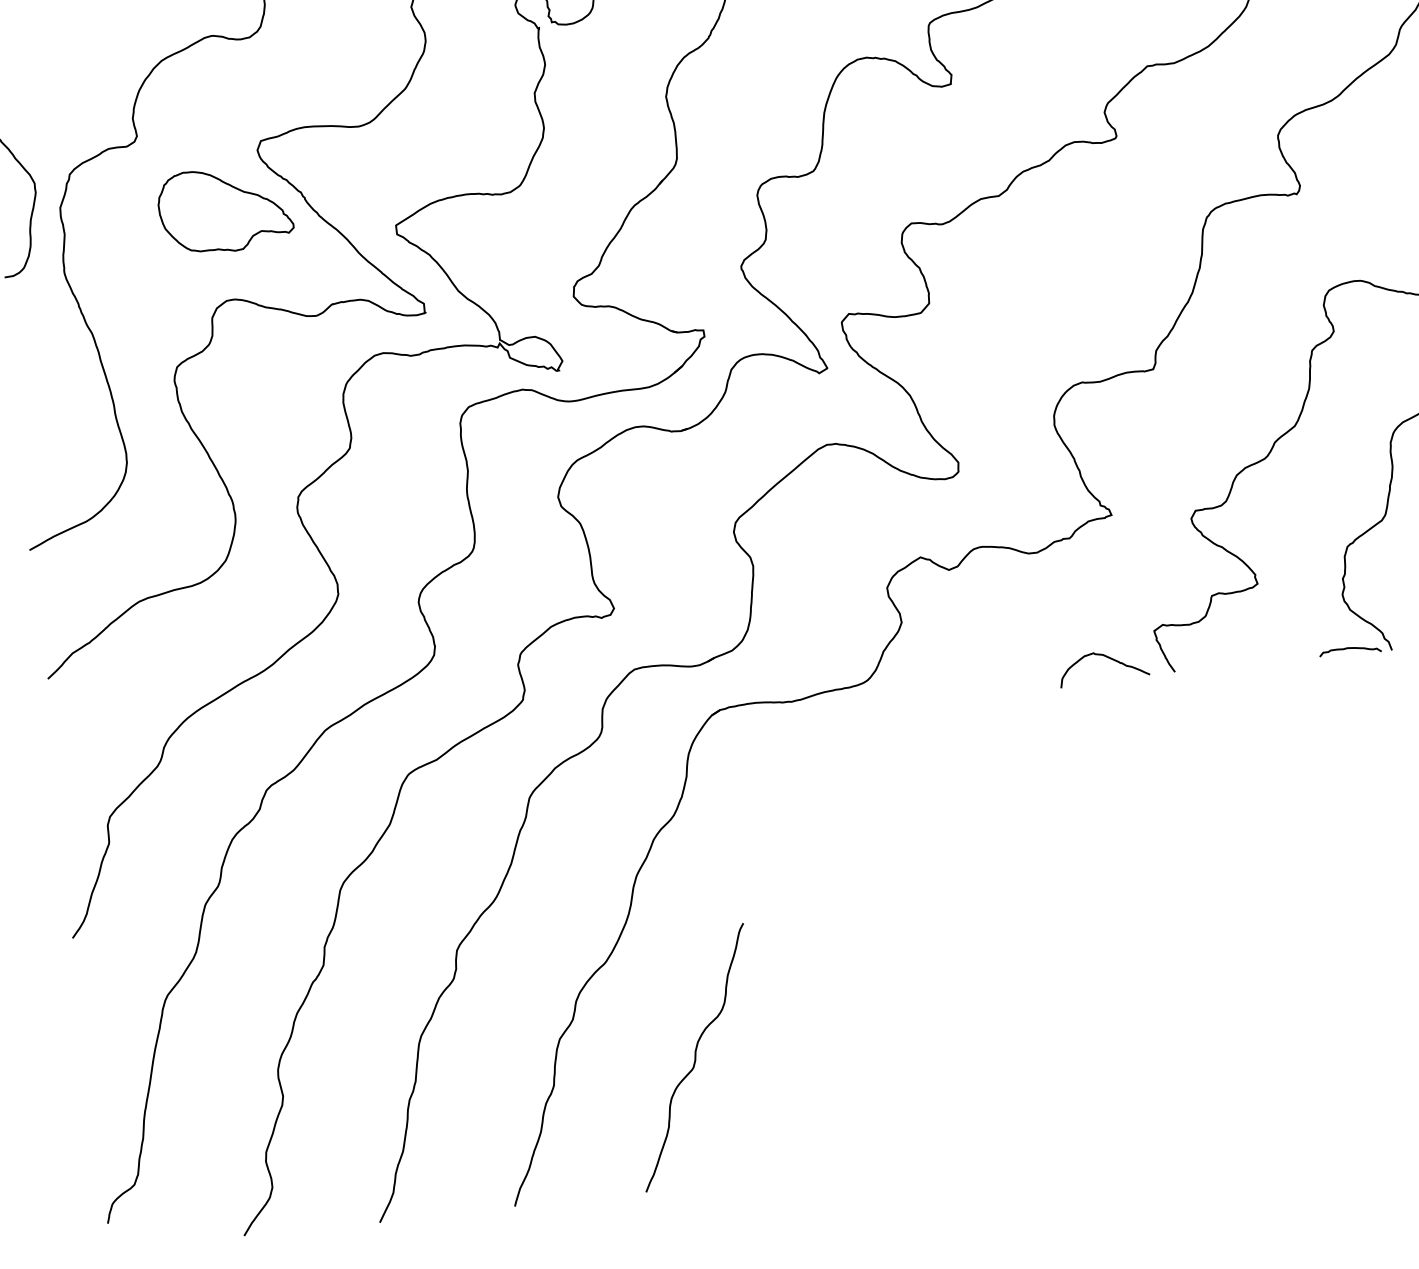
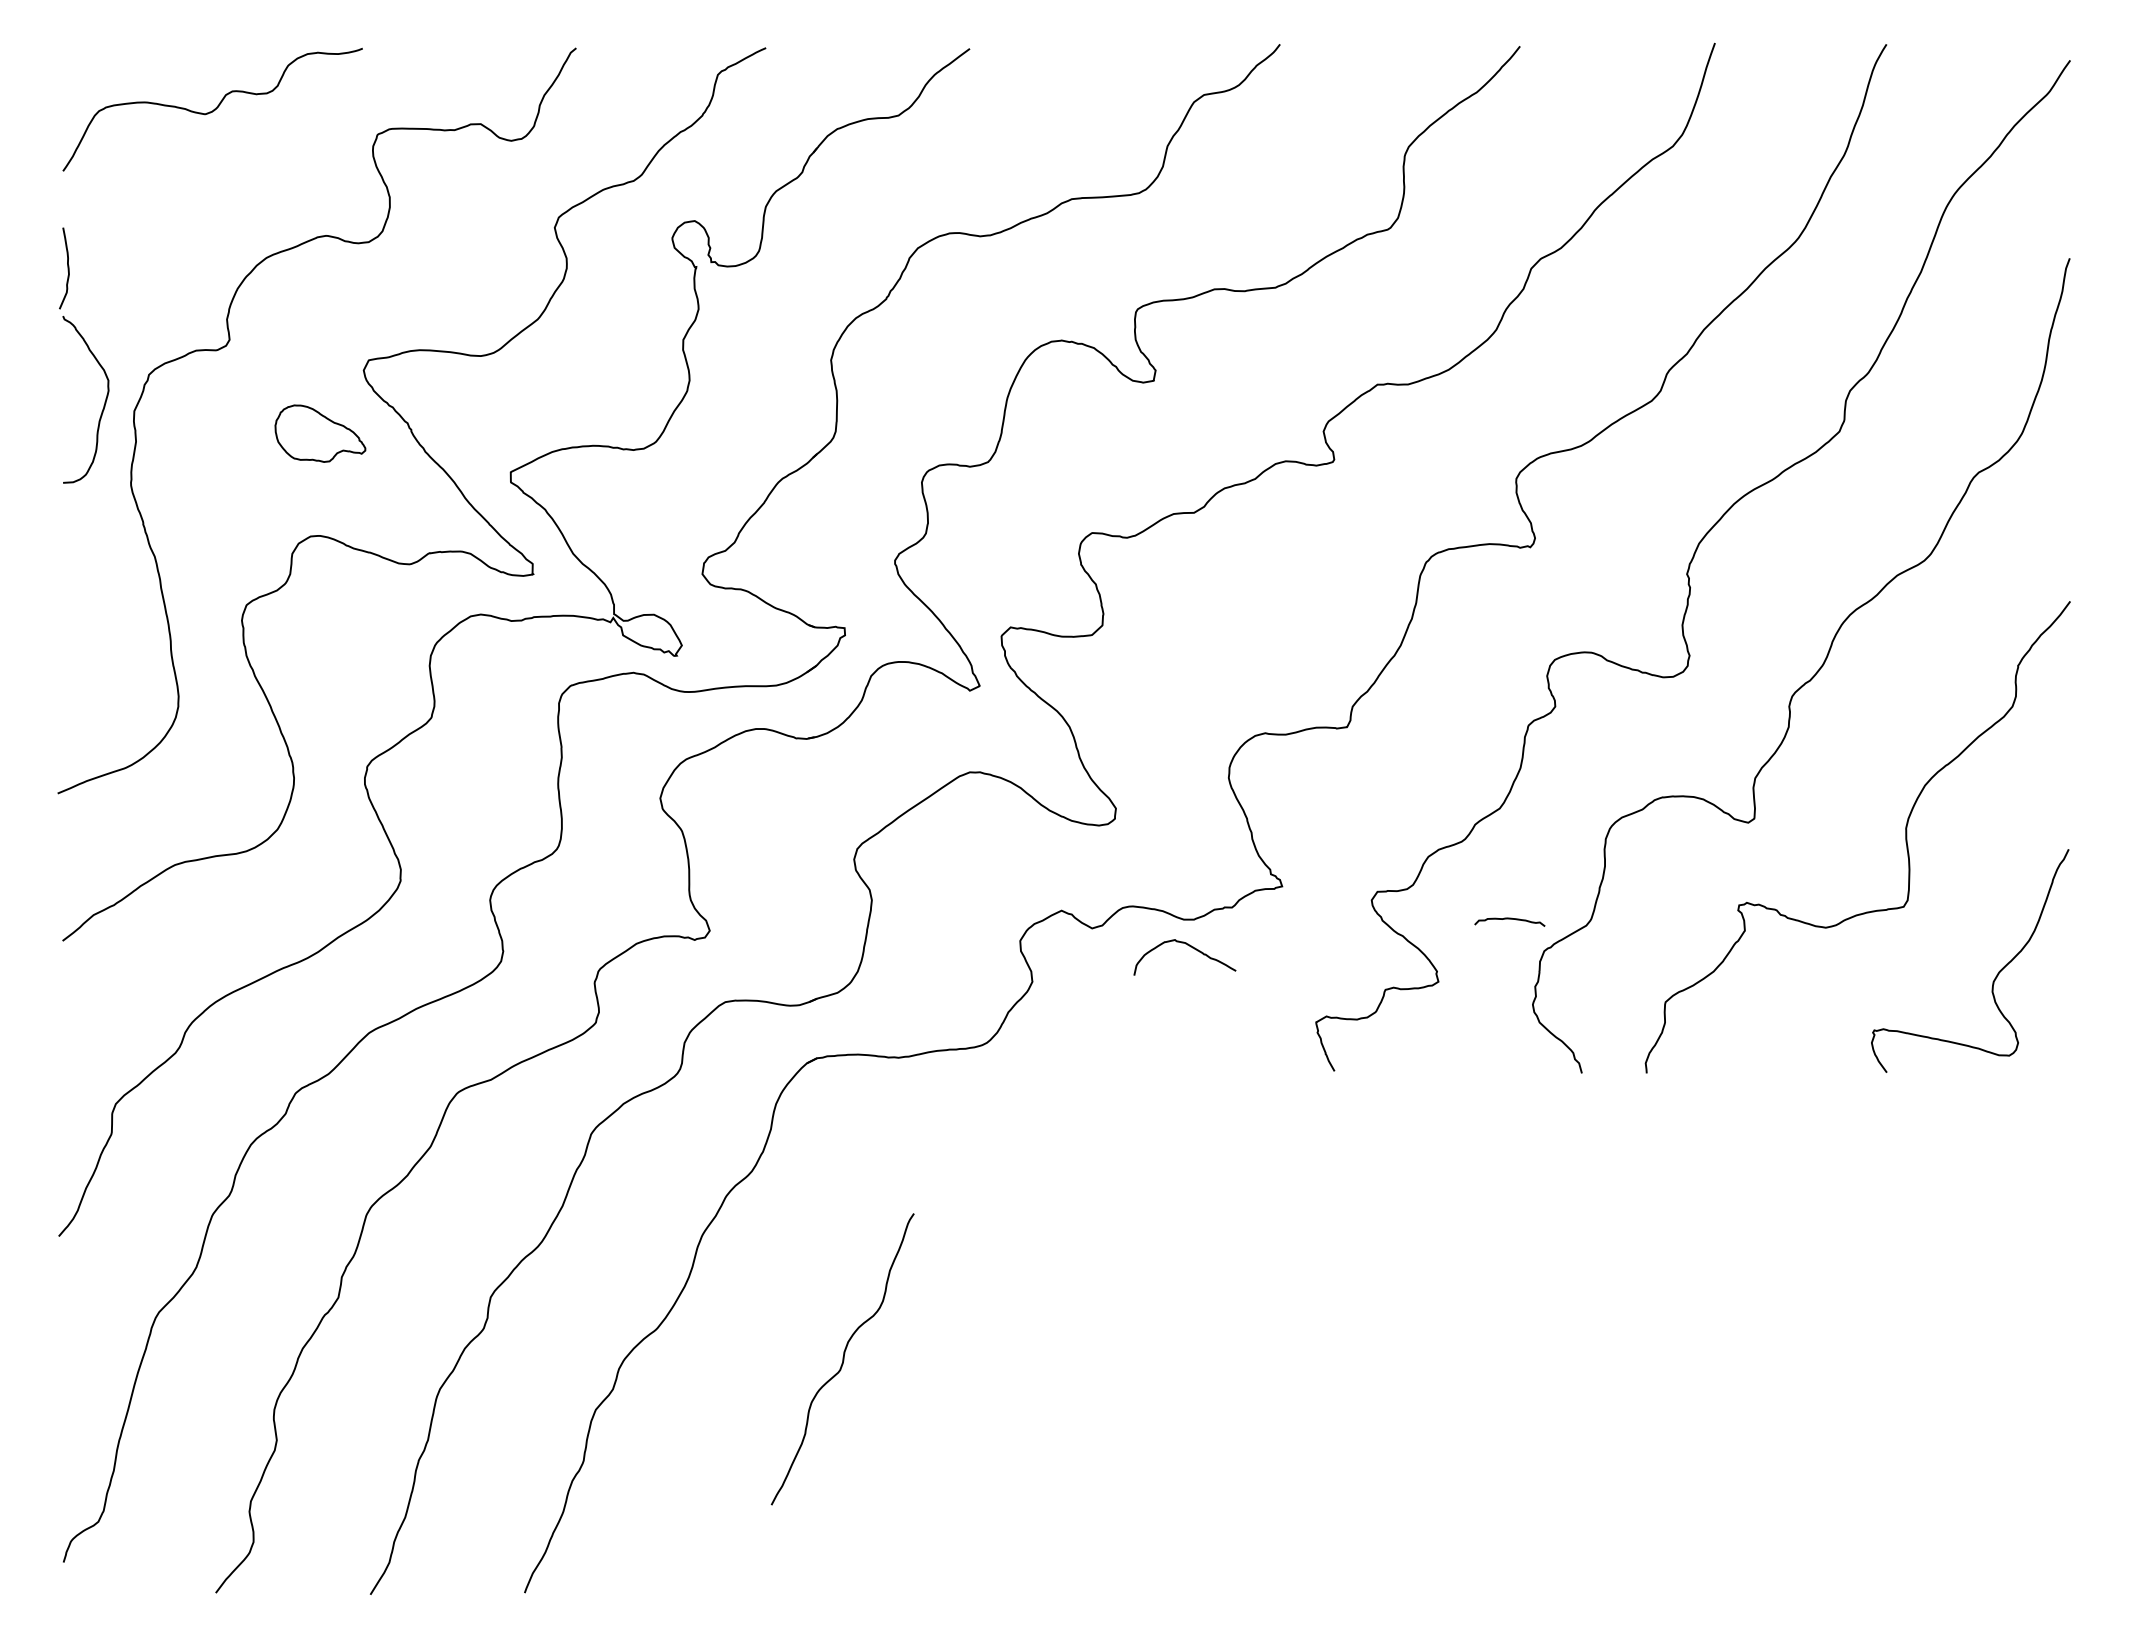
part: (225, 209) -> (320, 433), size x0.6
curve: (1349, 648) -> (1509, 919), moved
curve: (1107, 658) -> (1190, 947), moved
curve: (694, 1057) -> (842, 1359), moved

